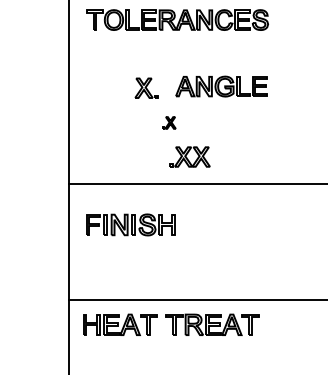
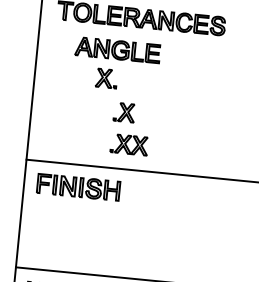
part: (221, 86) -> (117, 50), moved
part: (168, 122) -> (123, 112), size x1.67
part: (189, 156) -> (129, 144), moved
part: (130, 224) -> (78, 186), moved

